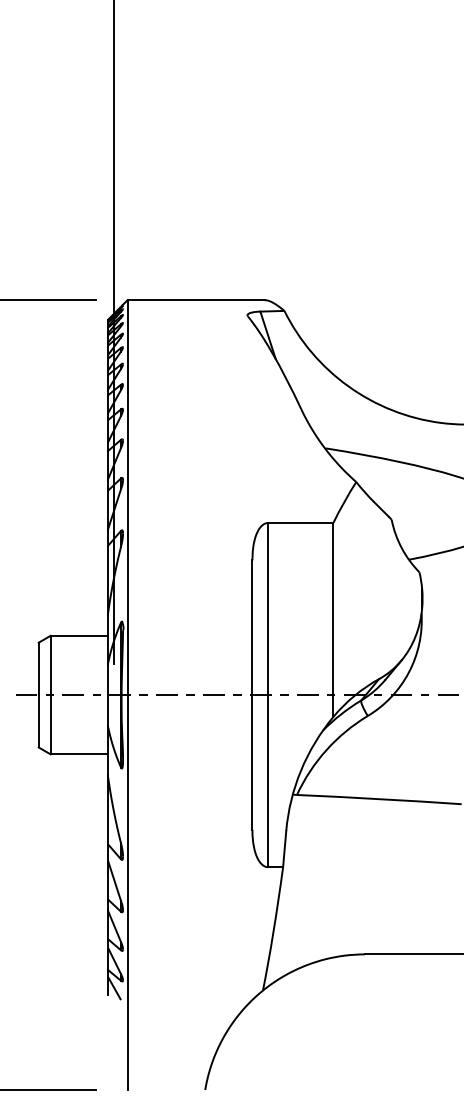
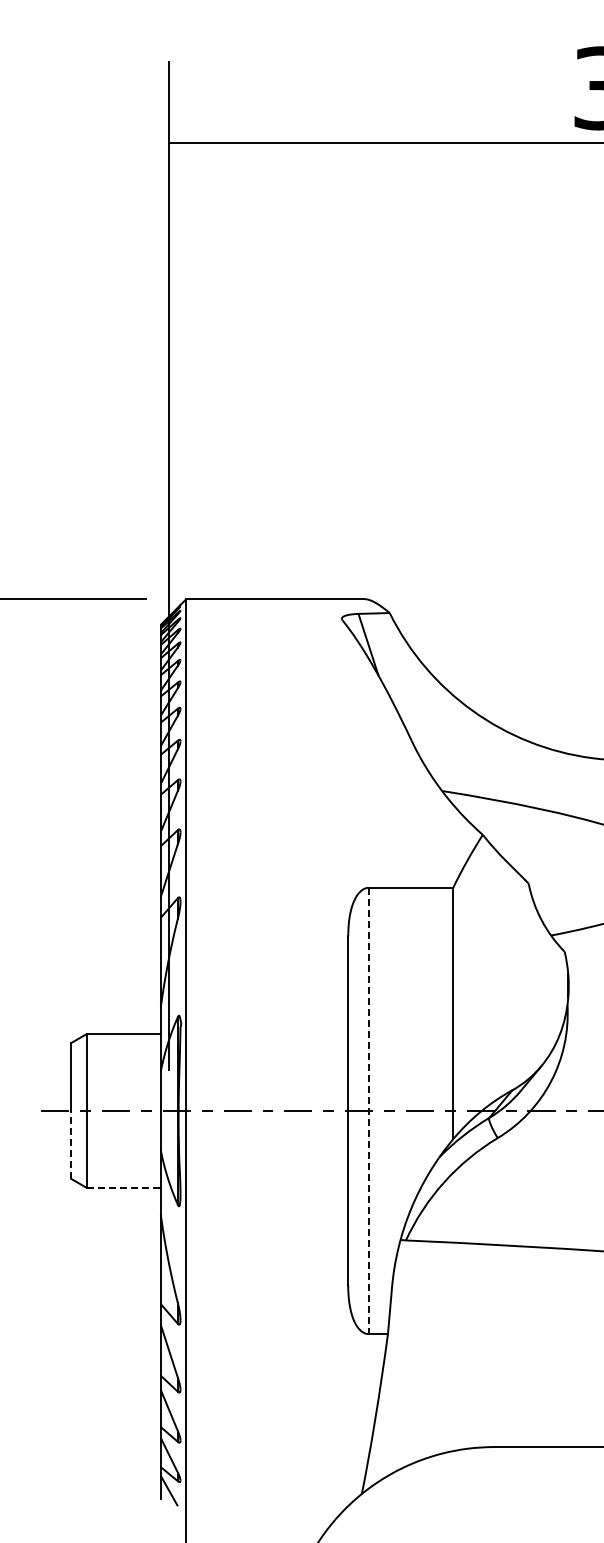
line: (268, 695) -> (368, 1111), solid -> dashed
line: (38, 720) -> (71, 1144), solid -> dashed
line: (79, 754) -> (124, 1187), solid -> dashed

